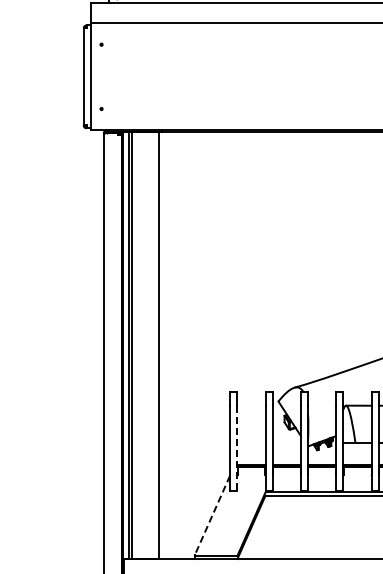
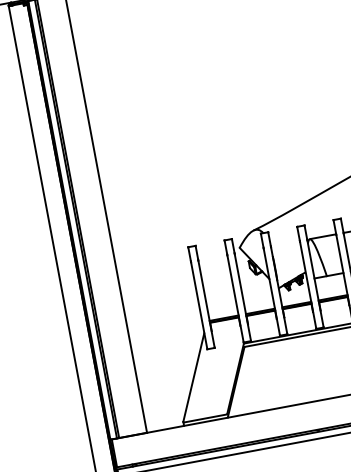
line: (237, 449) -> (206, 305), dashed -> solid
line: (212, 515) -> (193, 377), dashed -> solid

